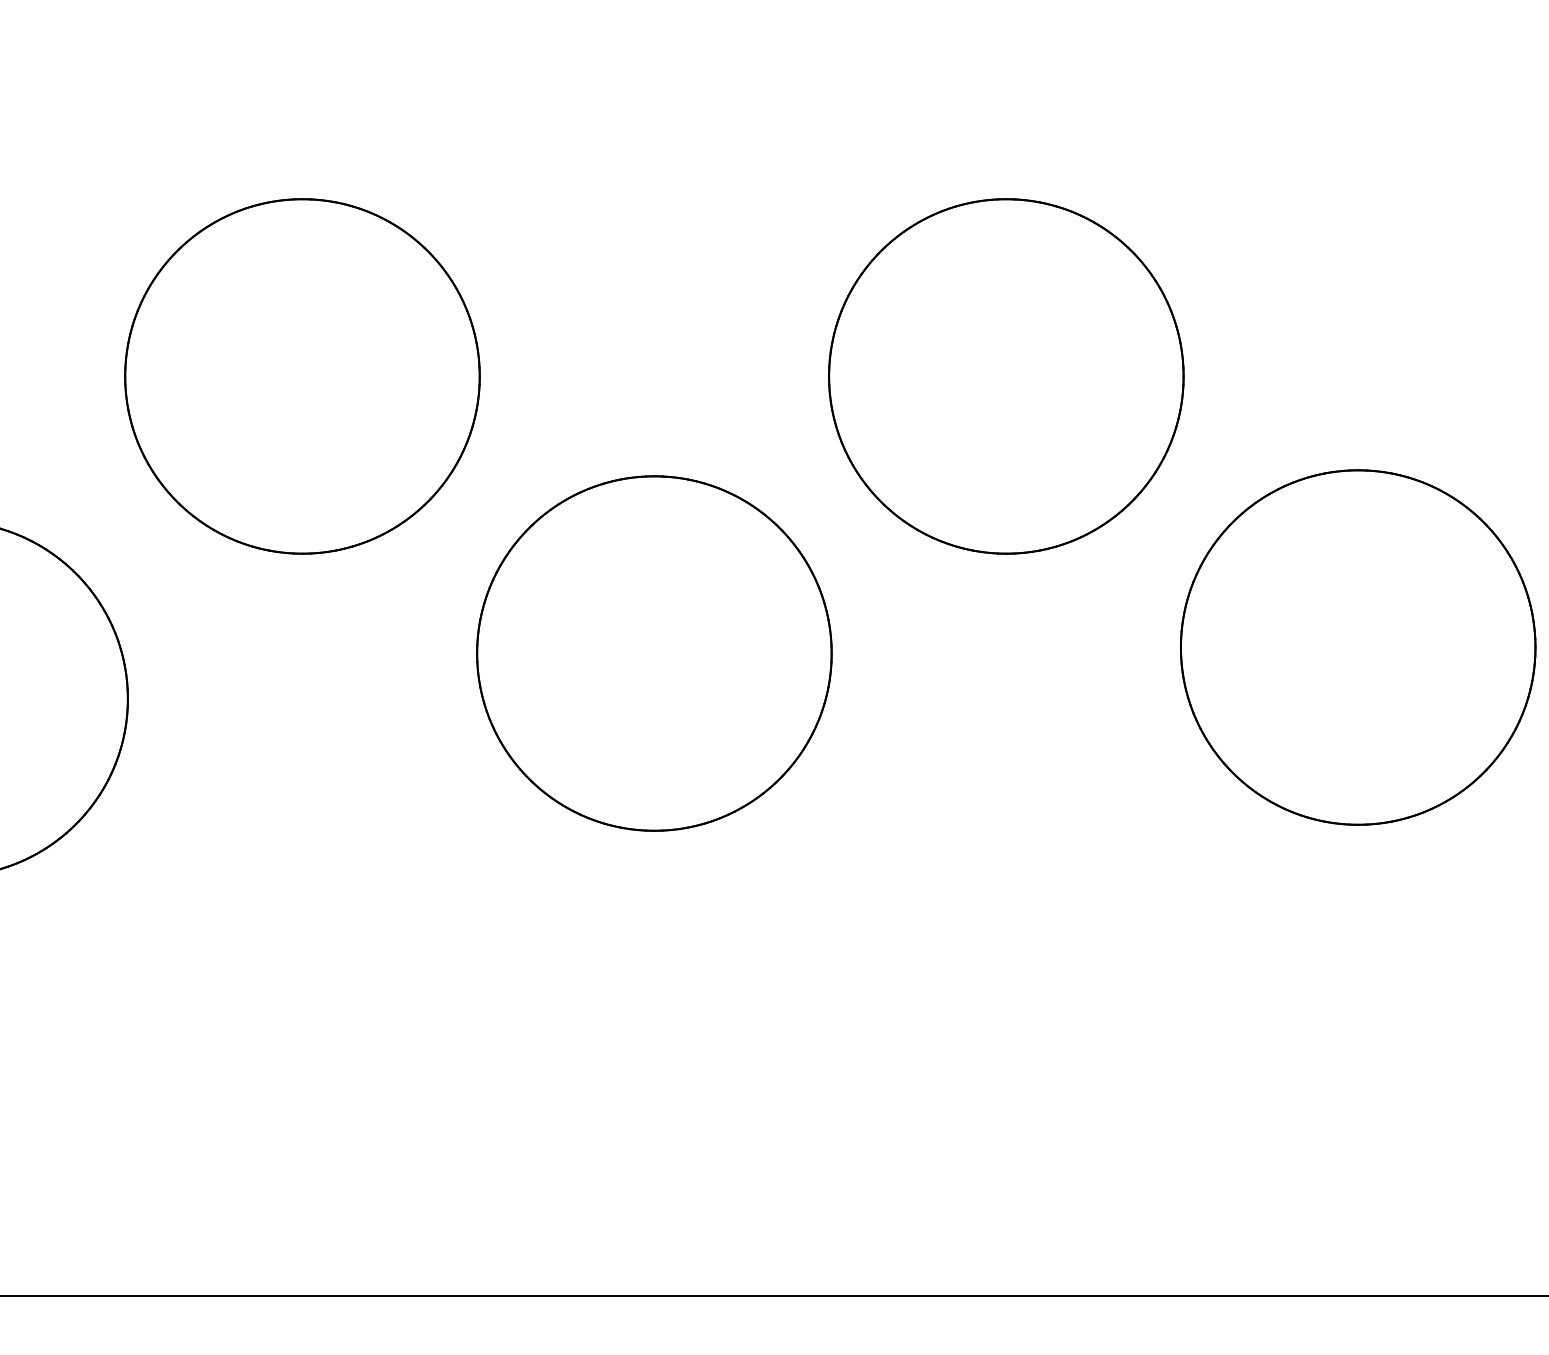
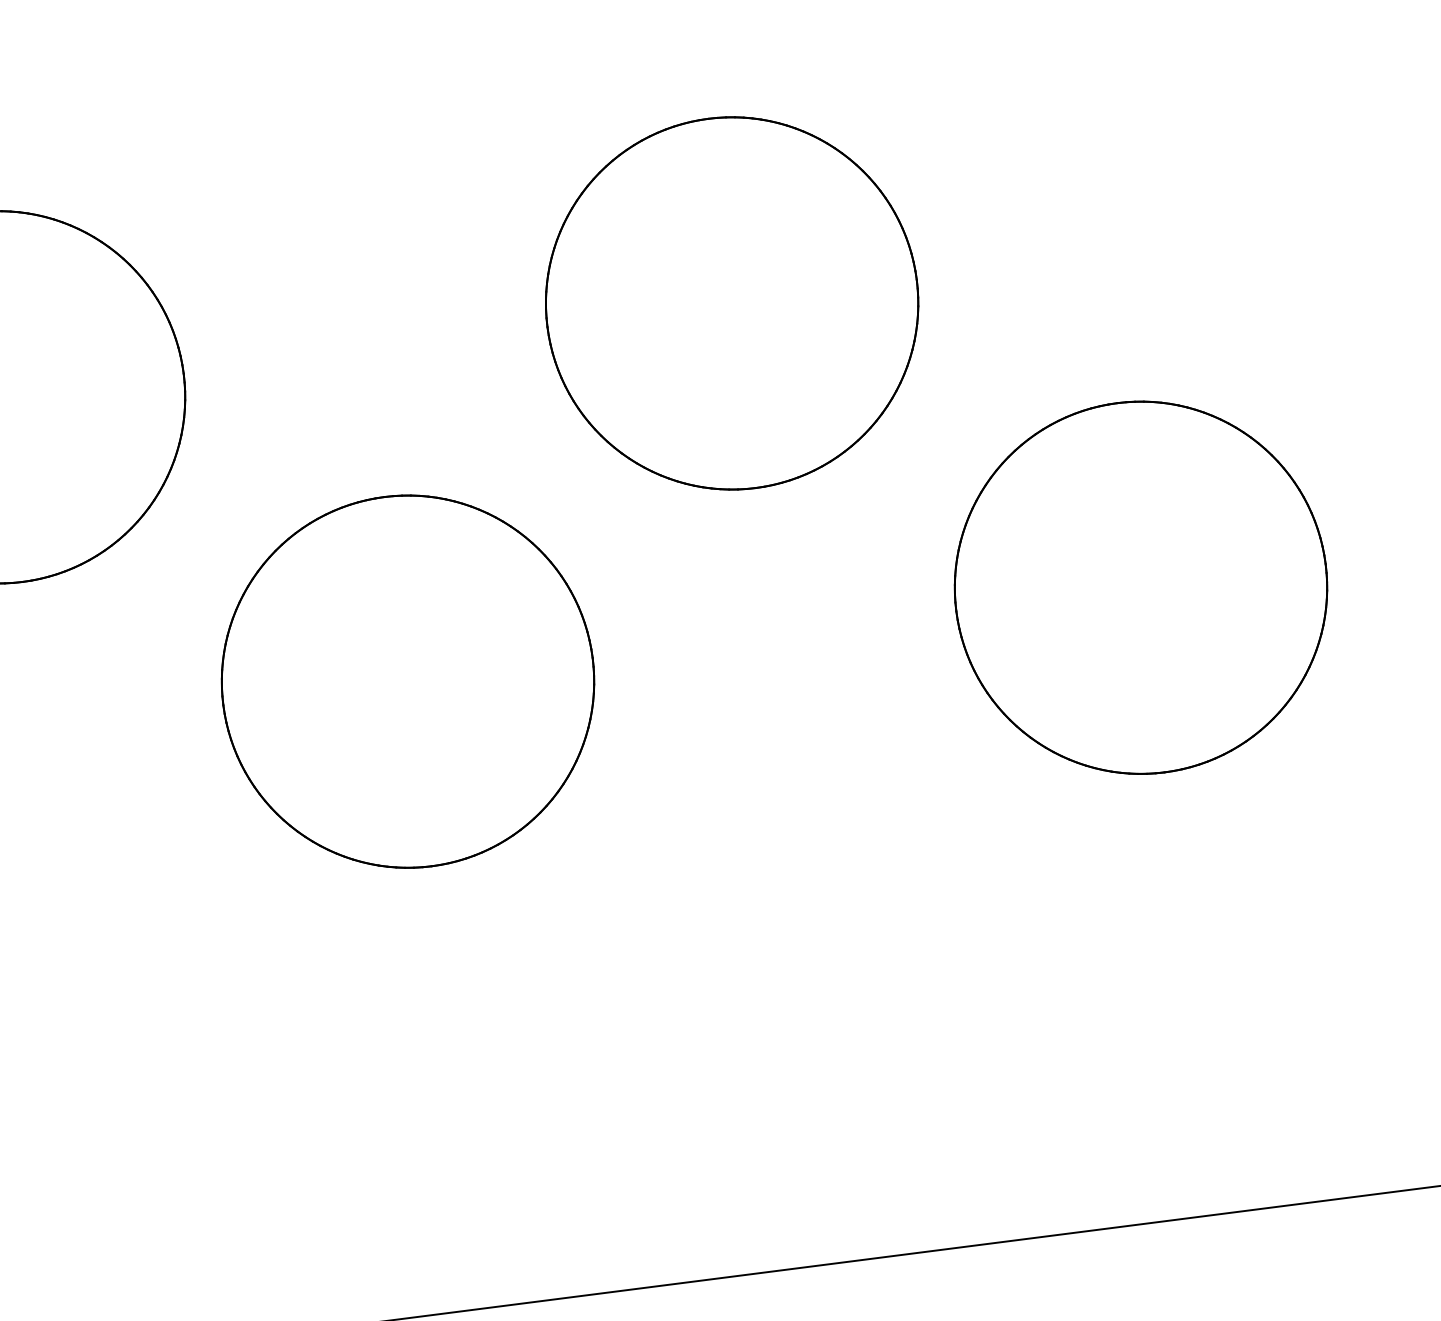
part: (1358, 647) -> (1141, 587), moved
part: (654, 653) -> (408, 681), moved

